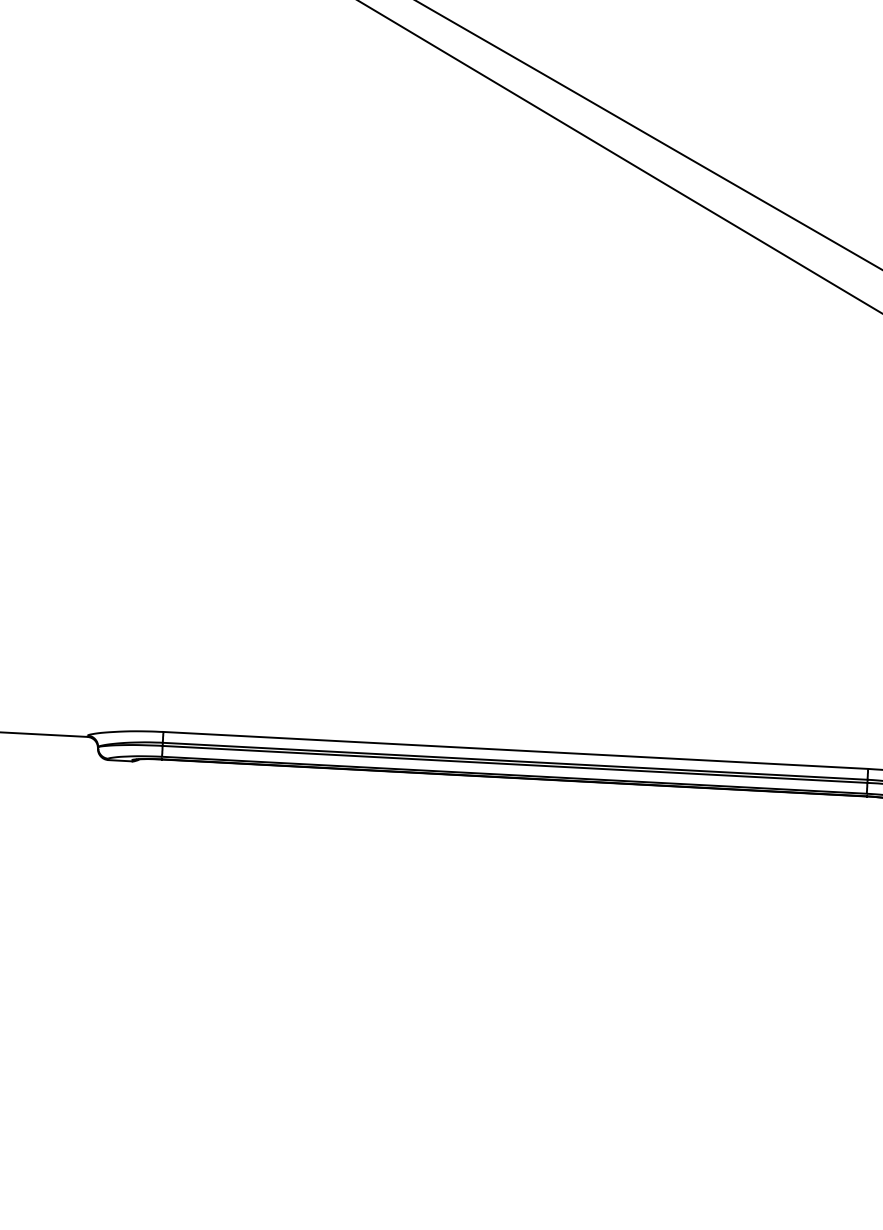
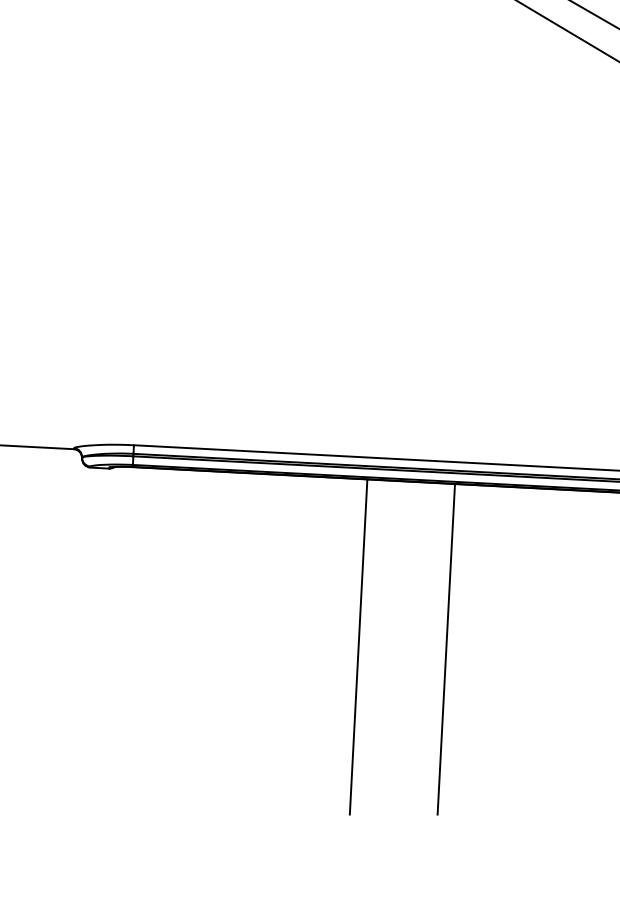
line: (446, 985) -> (358, 646), added
line: (556, 988) -> (446, 648), added

